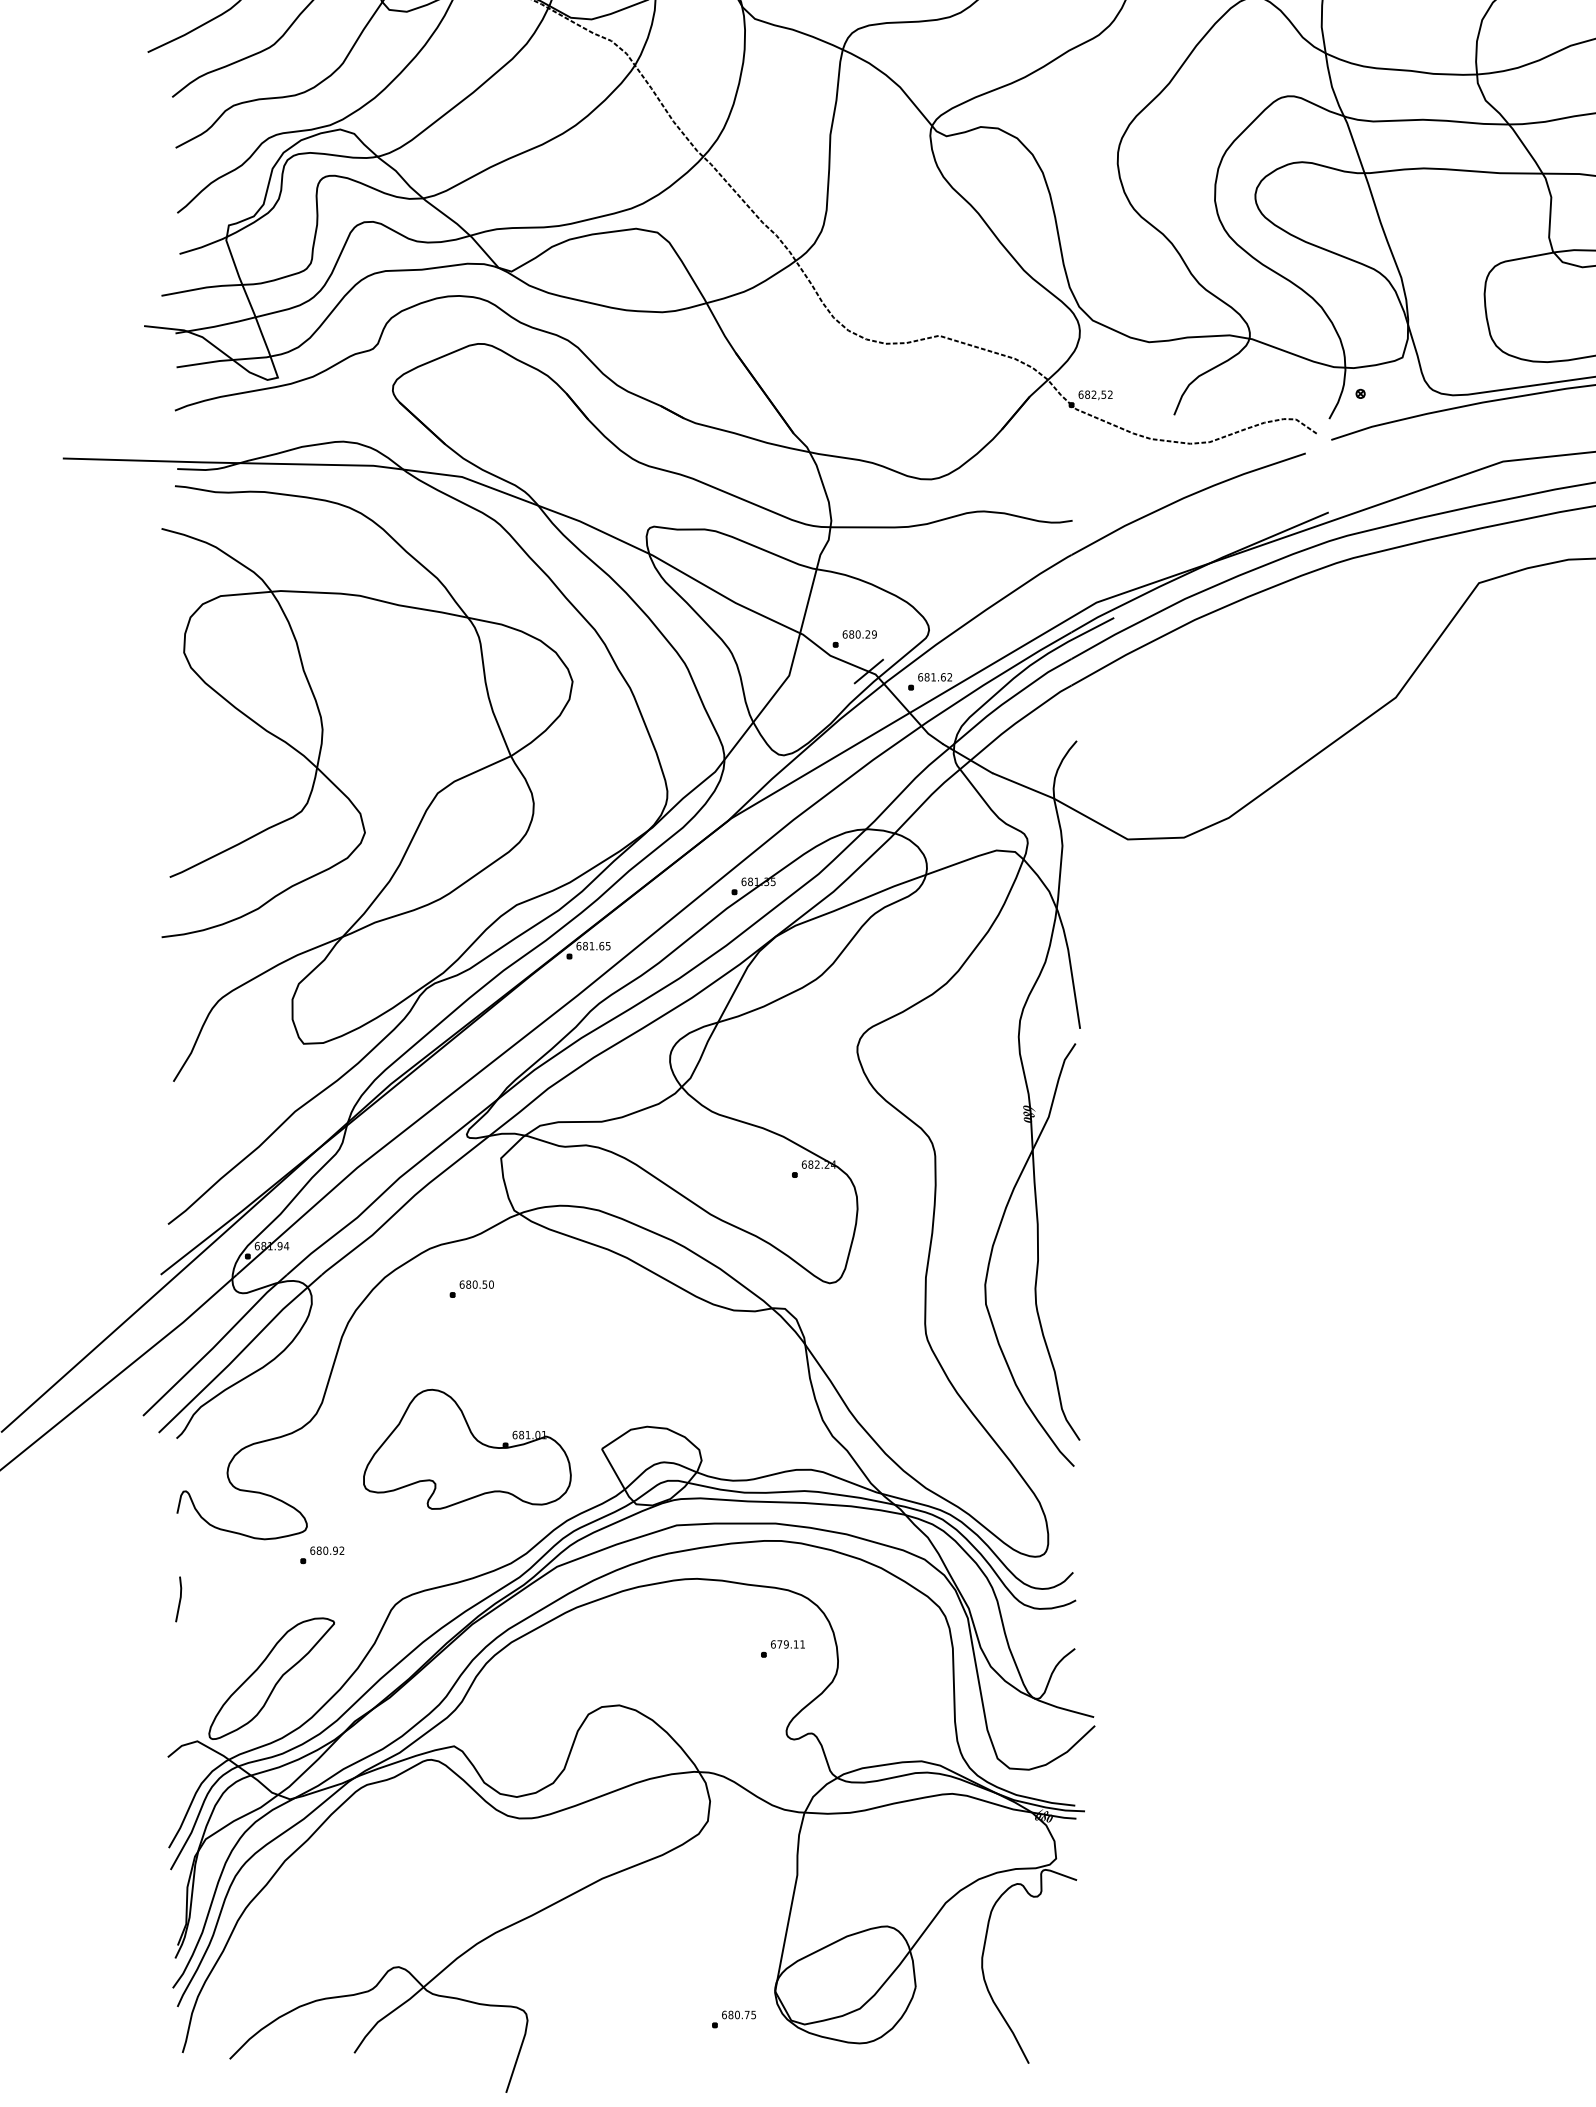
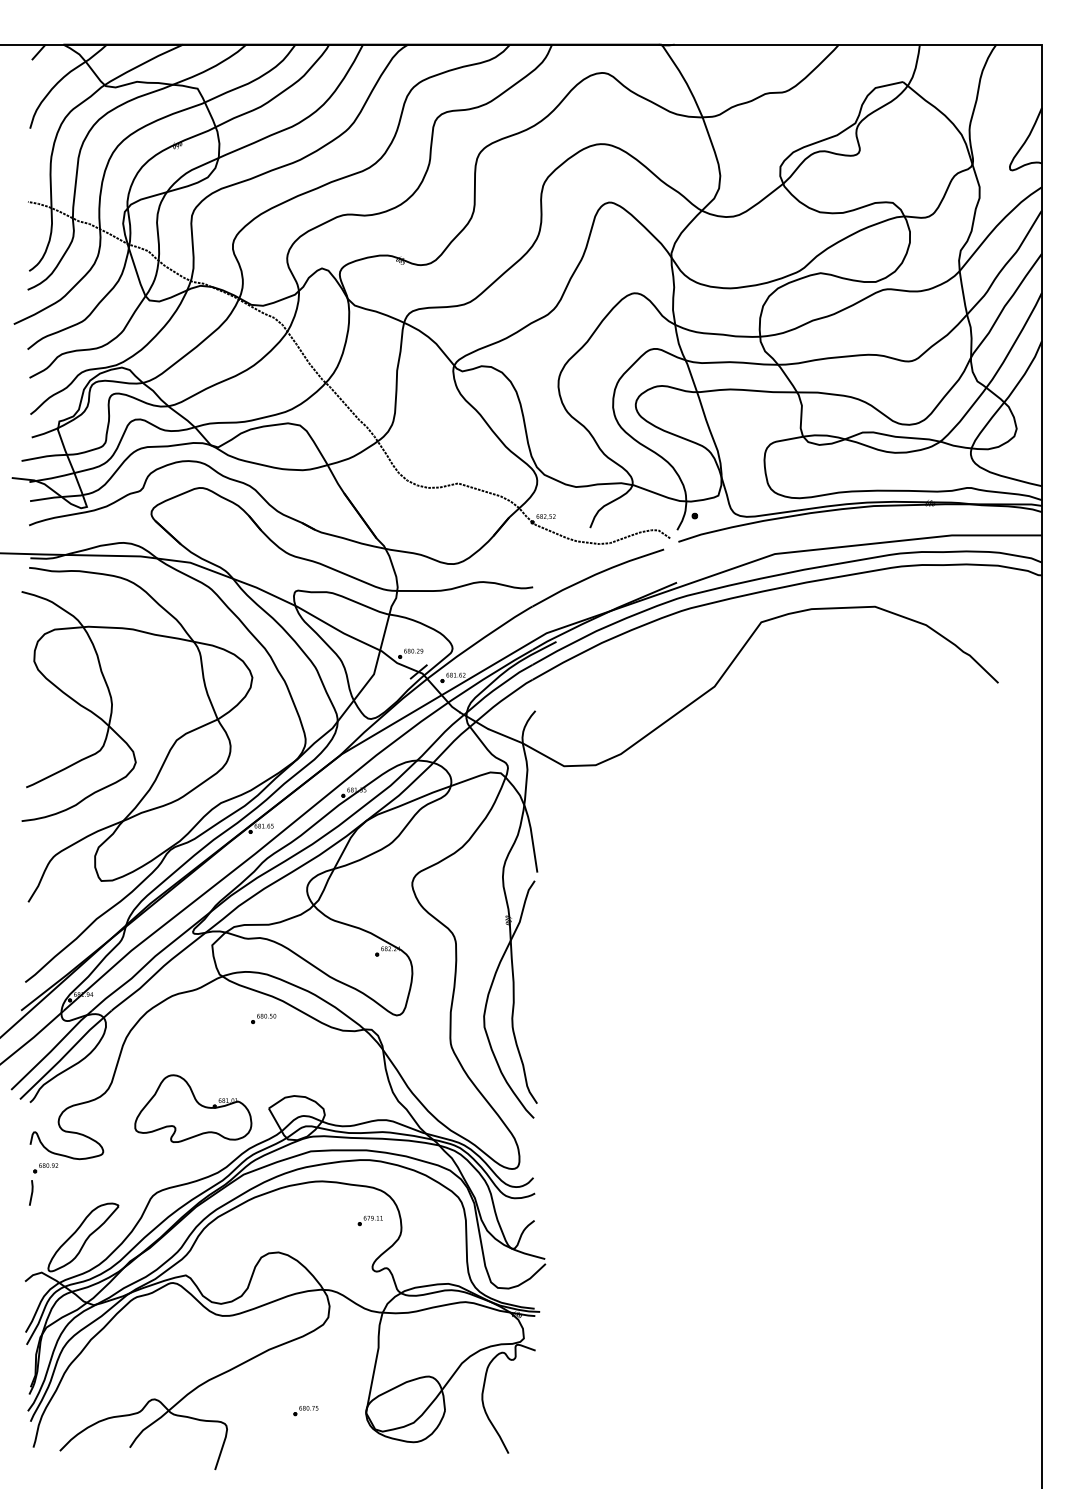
part: (471, 1288) -> (263, 1018), moved
part: (321, 1555) -> (45, 1168), moved
part: (733, 2020) -> (305, 1411), moved

